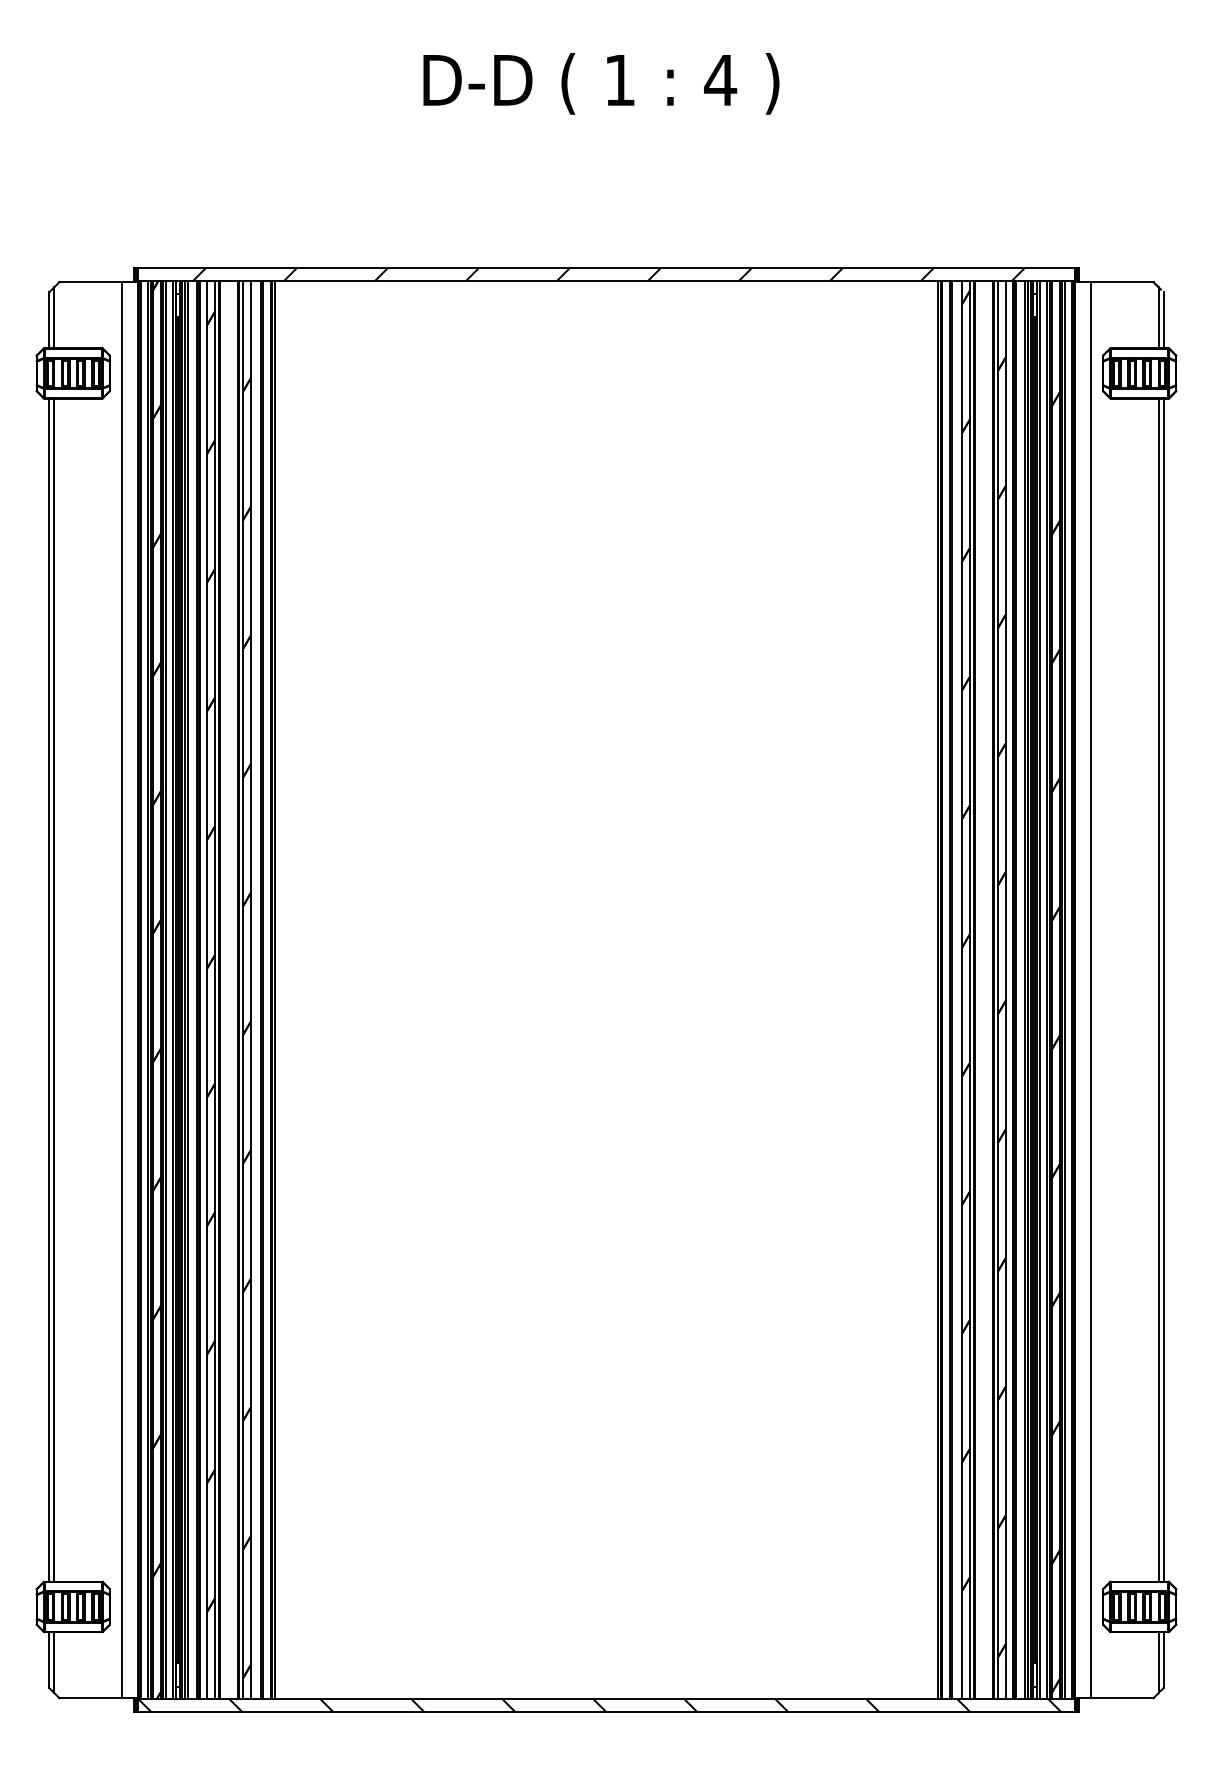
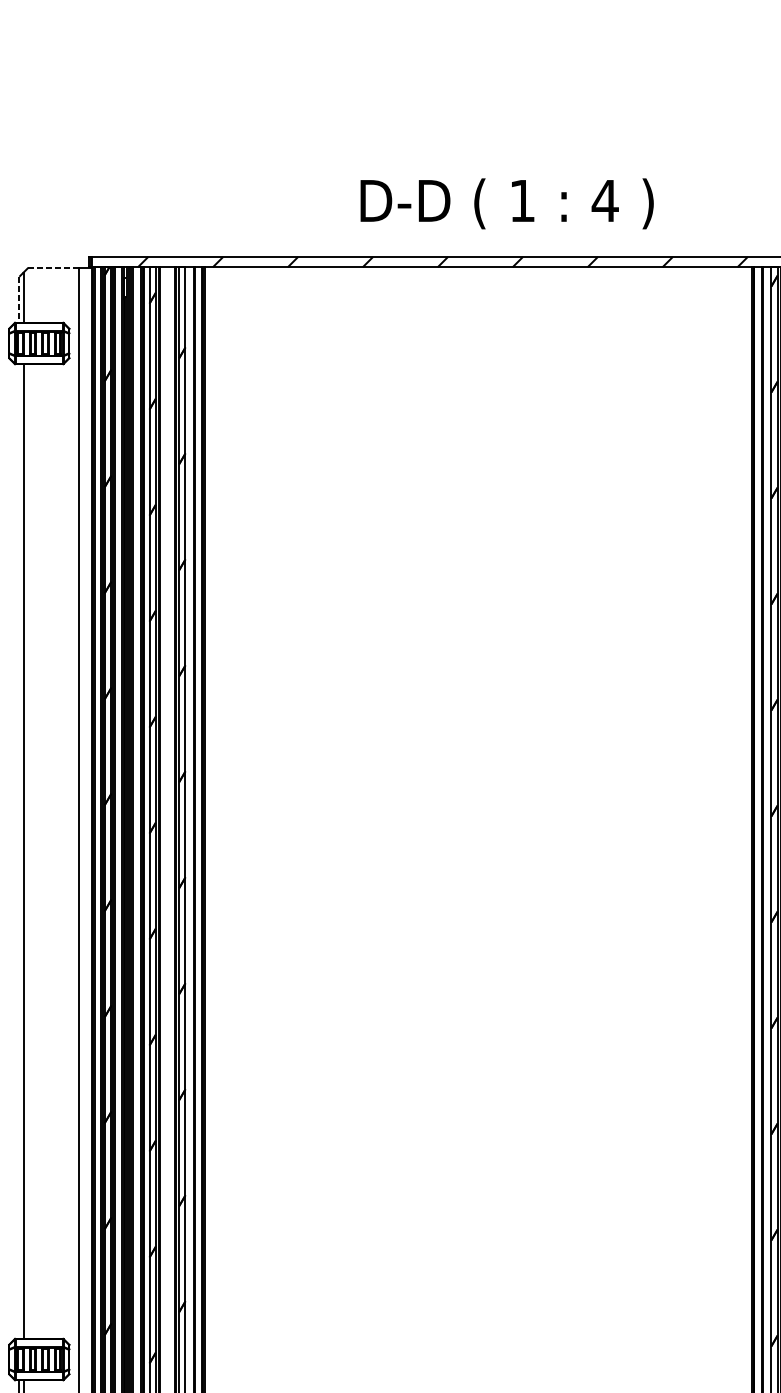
text: (601, 83) -> (507, 203), moved
line: (90, 282) -> (53, 268), solid -> dashed
line: (49, 320) -> (19, 299), solid -> dashed
line: (49, 989) -> (19, 850), removed

